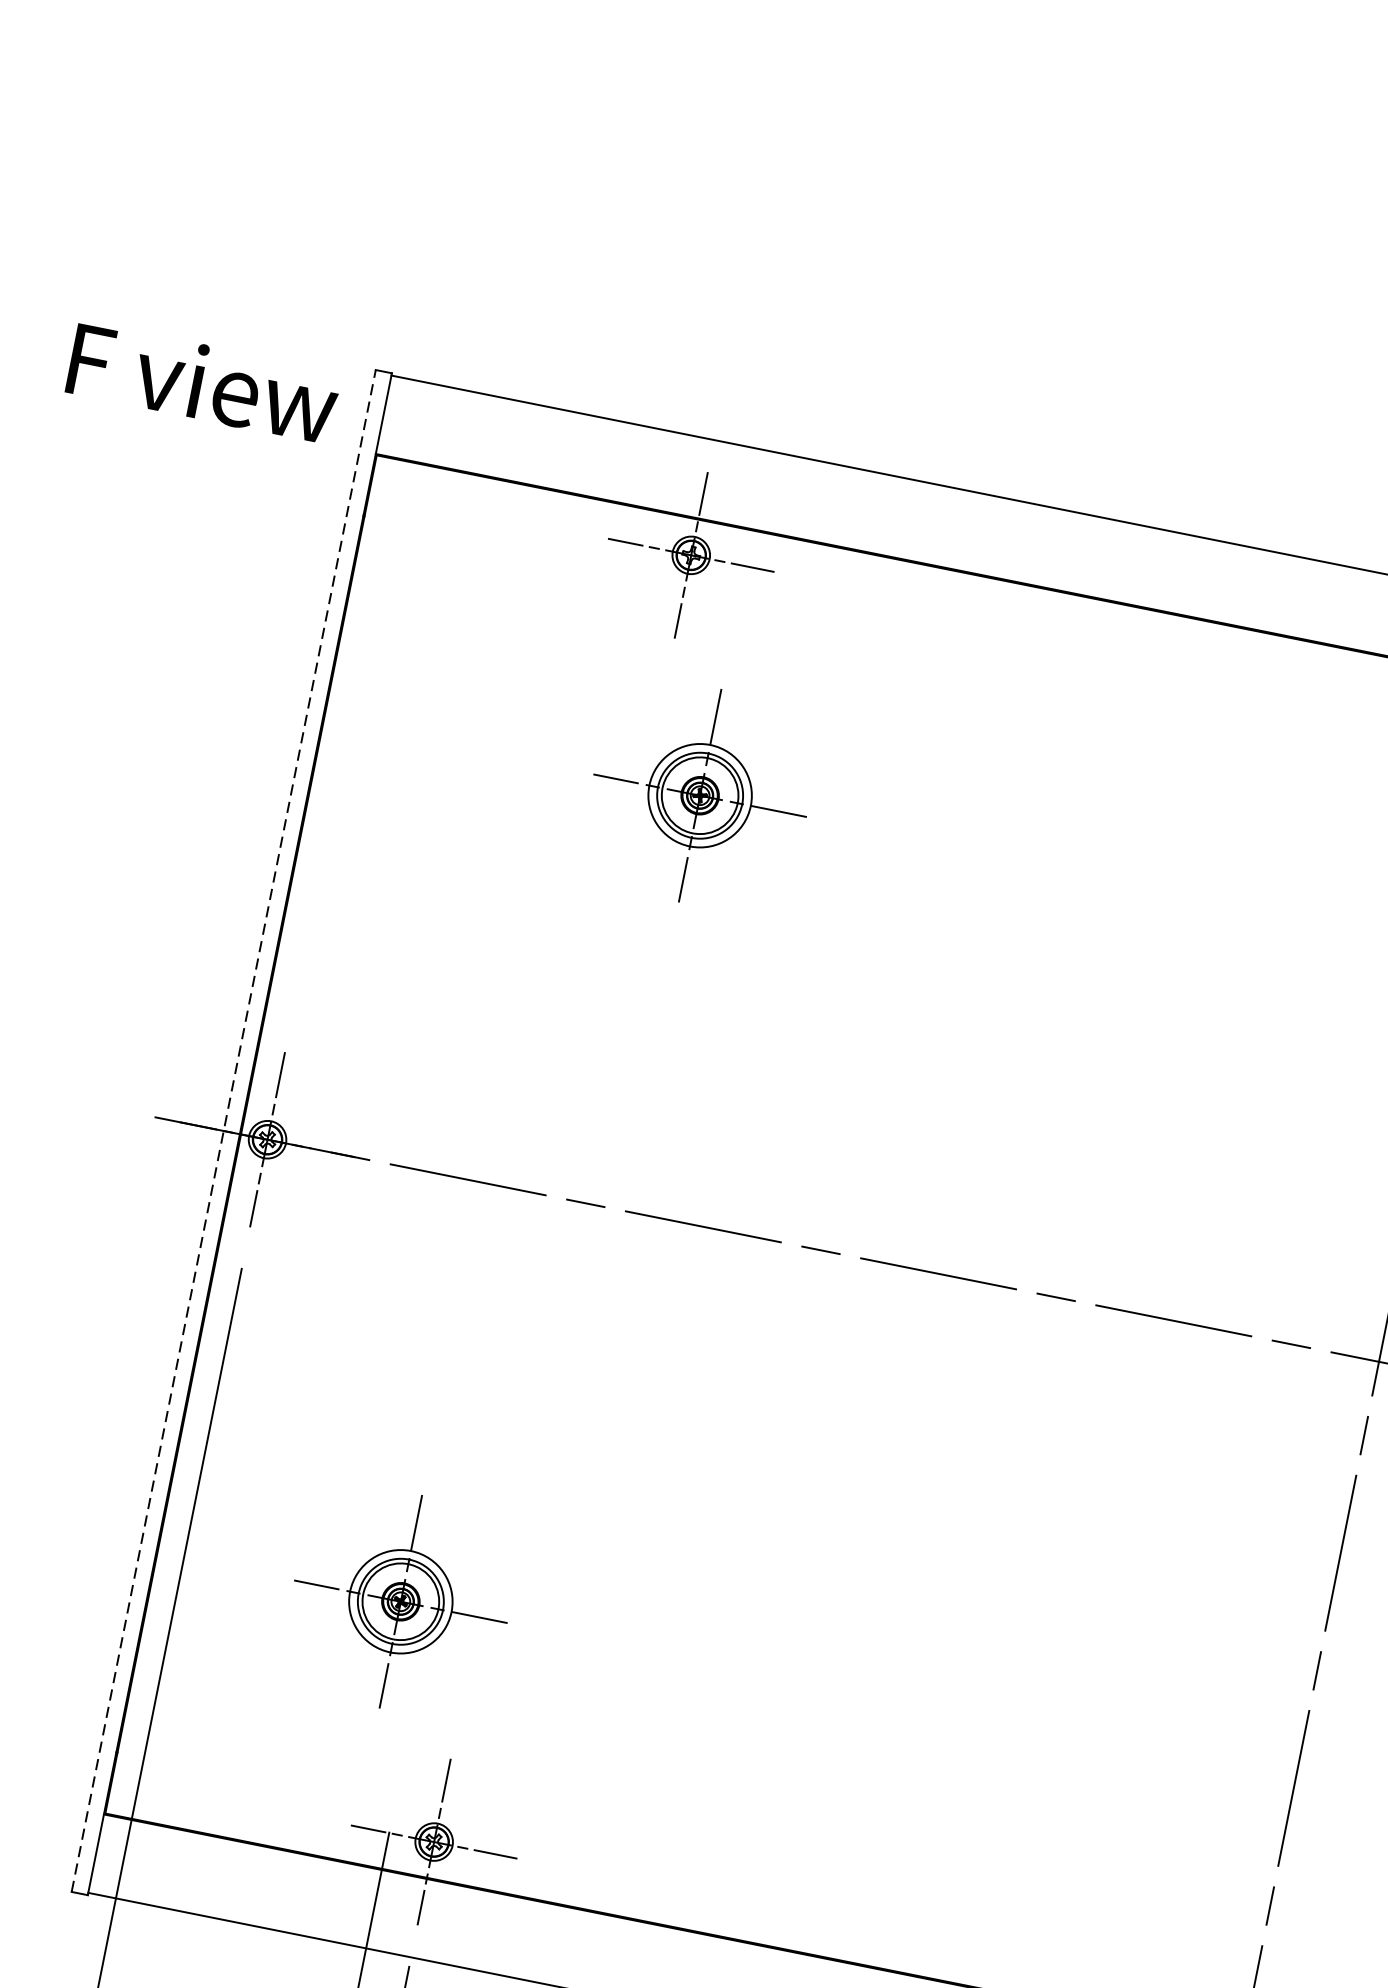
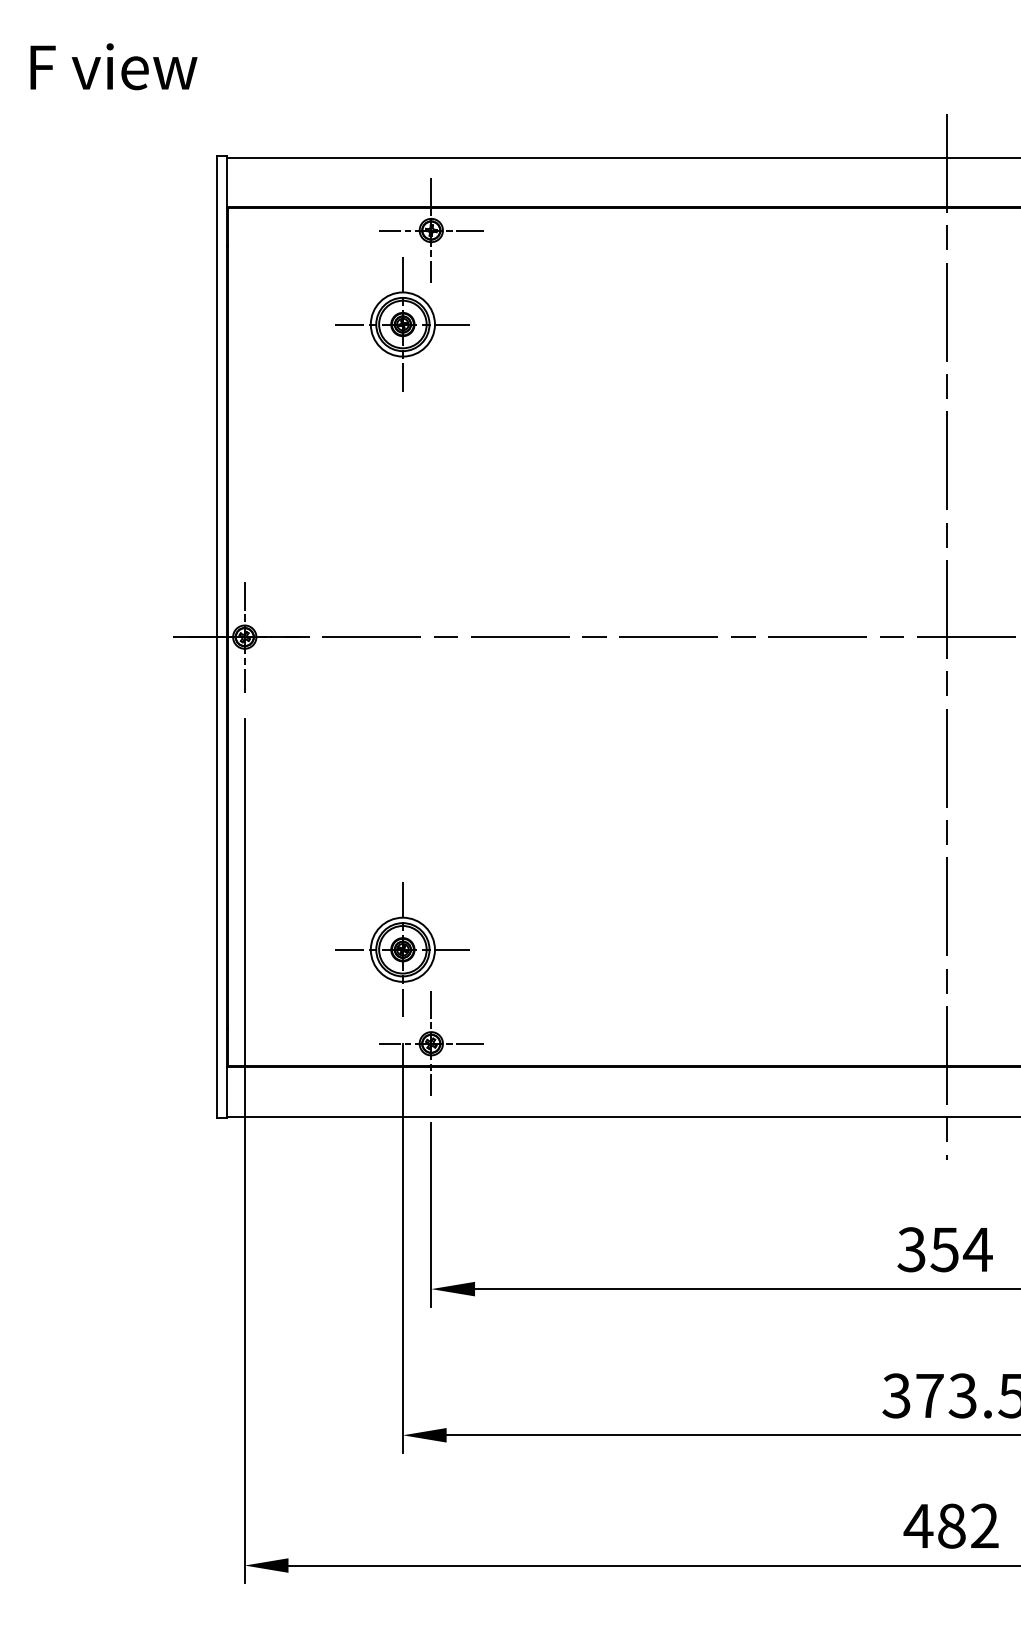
text: (202, 382) -> (113, 66), moved
part: (699, 795) -> (402, 324), moved
line: (224, 1131) -> (217, 637), dashed -> solid
part: (400, 1601) -> (402, 949), moved

